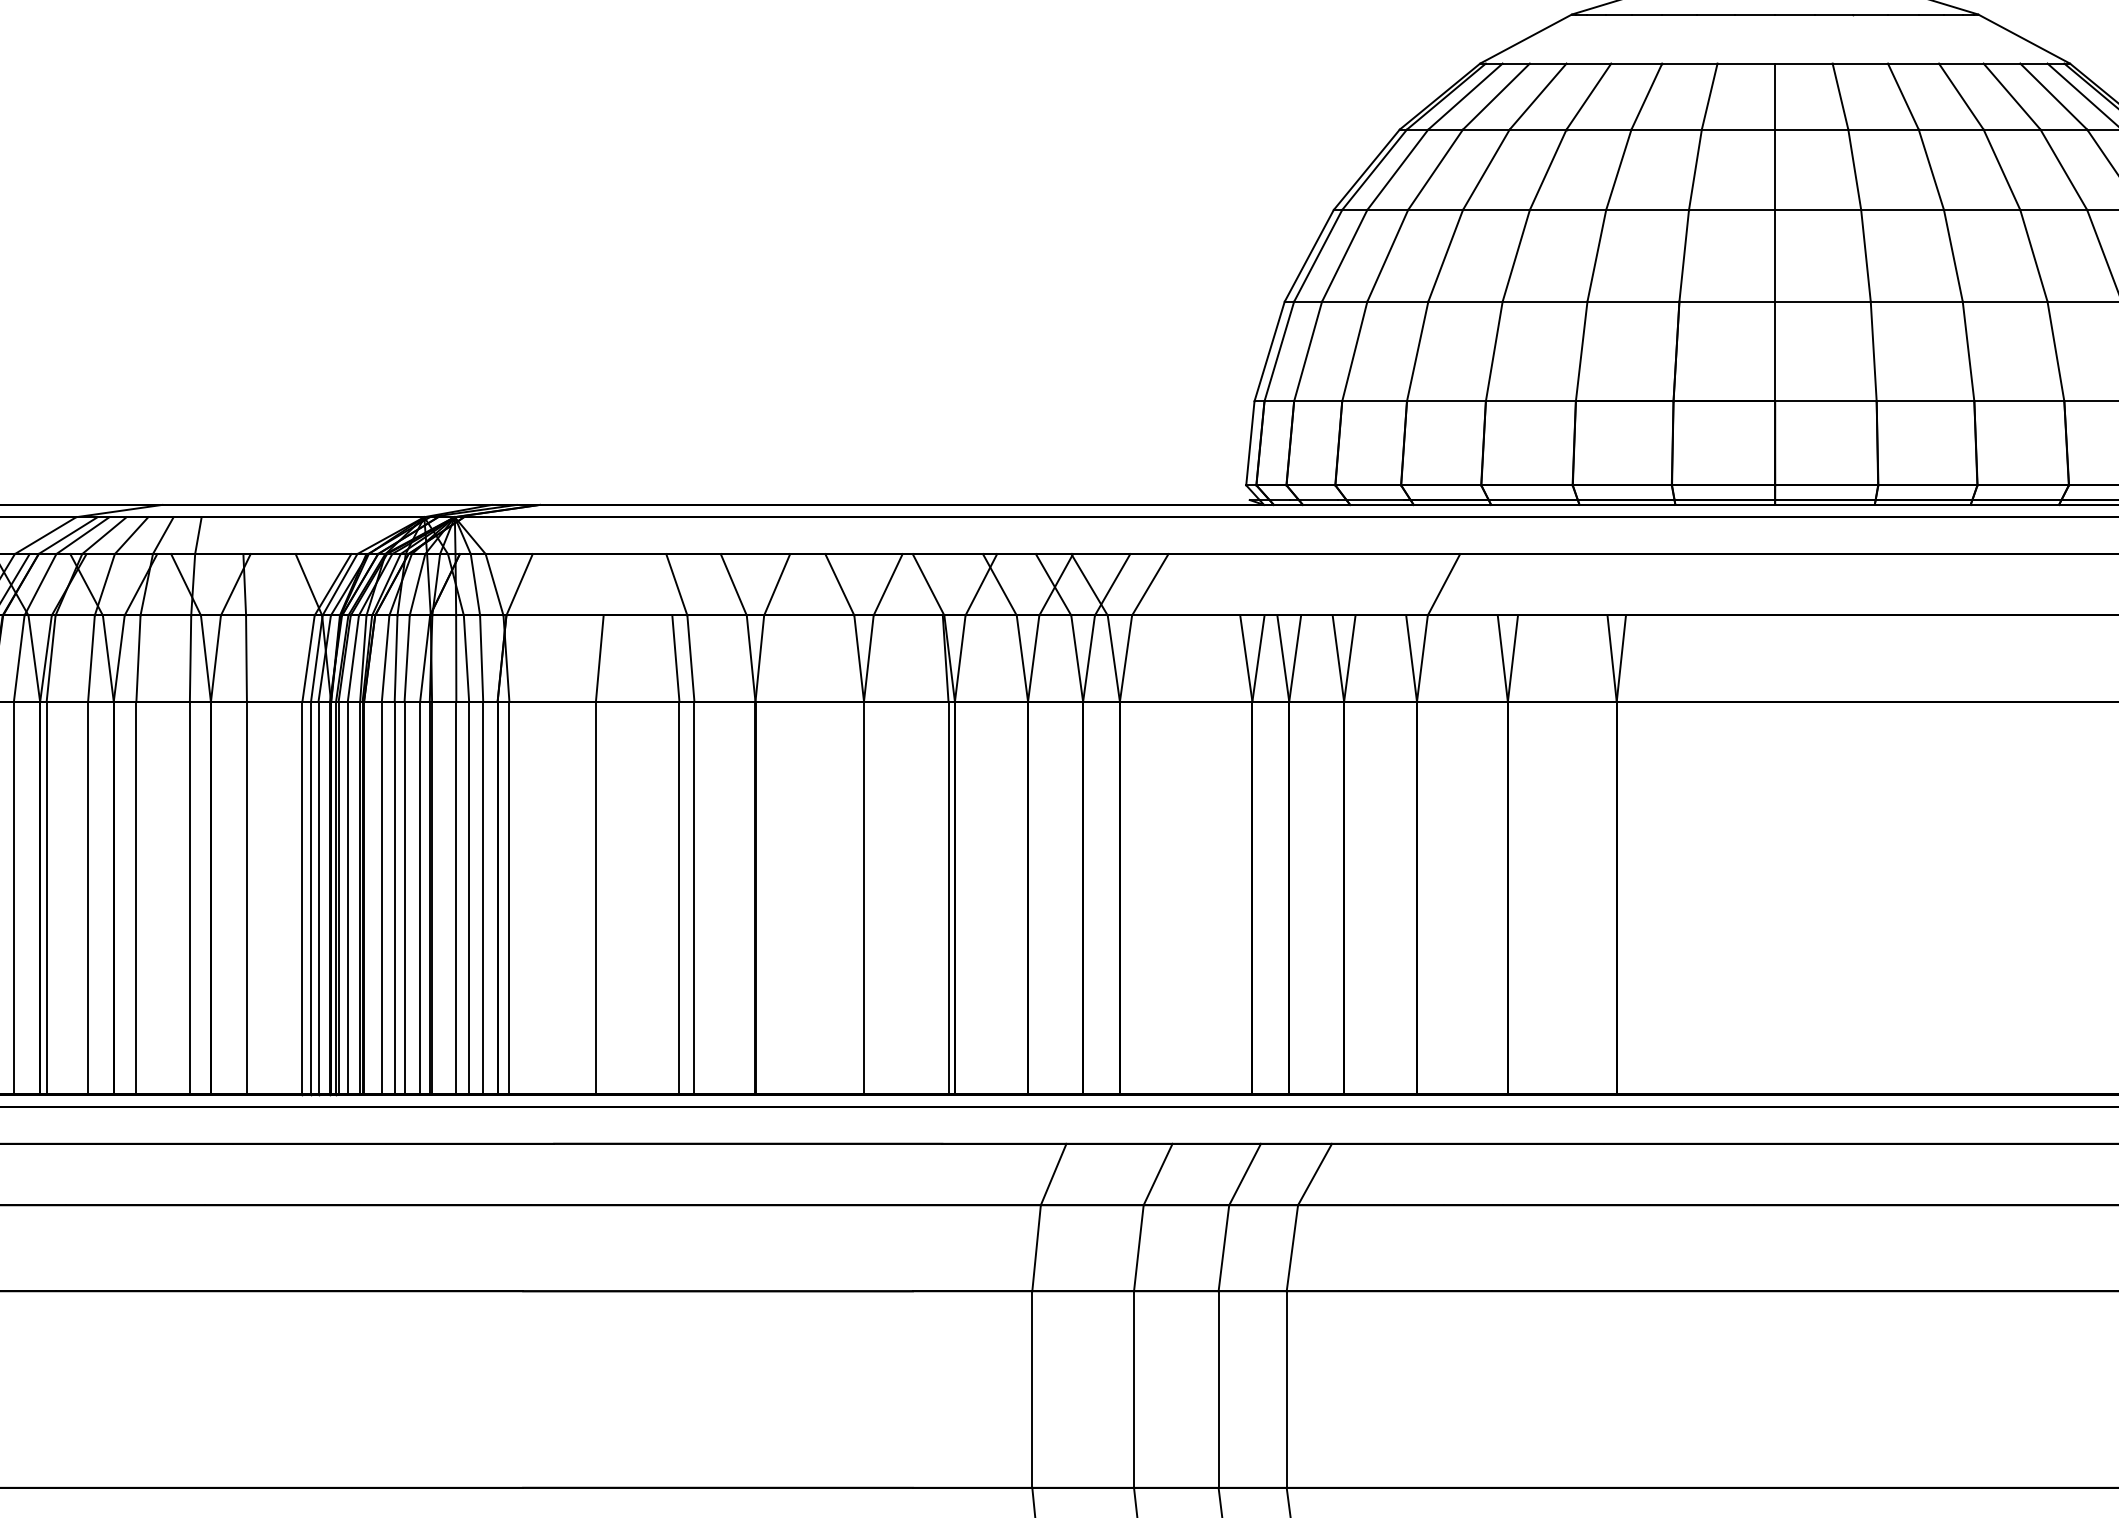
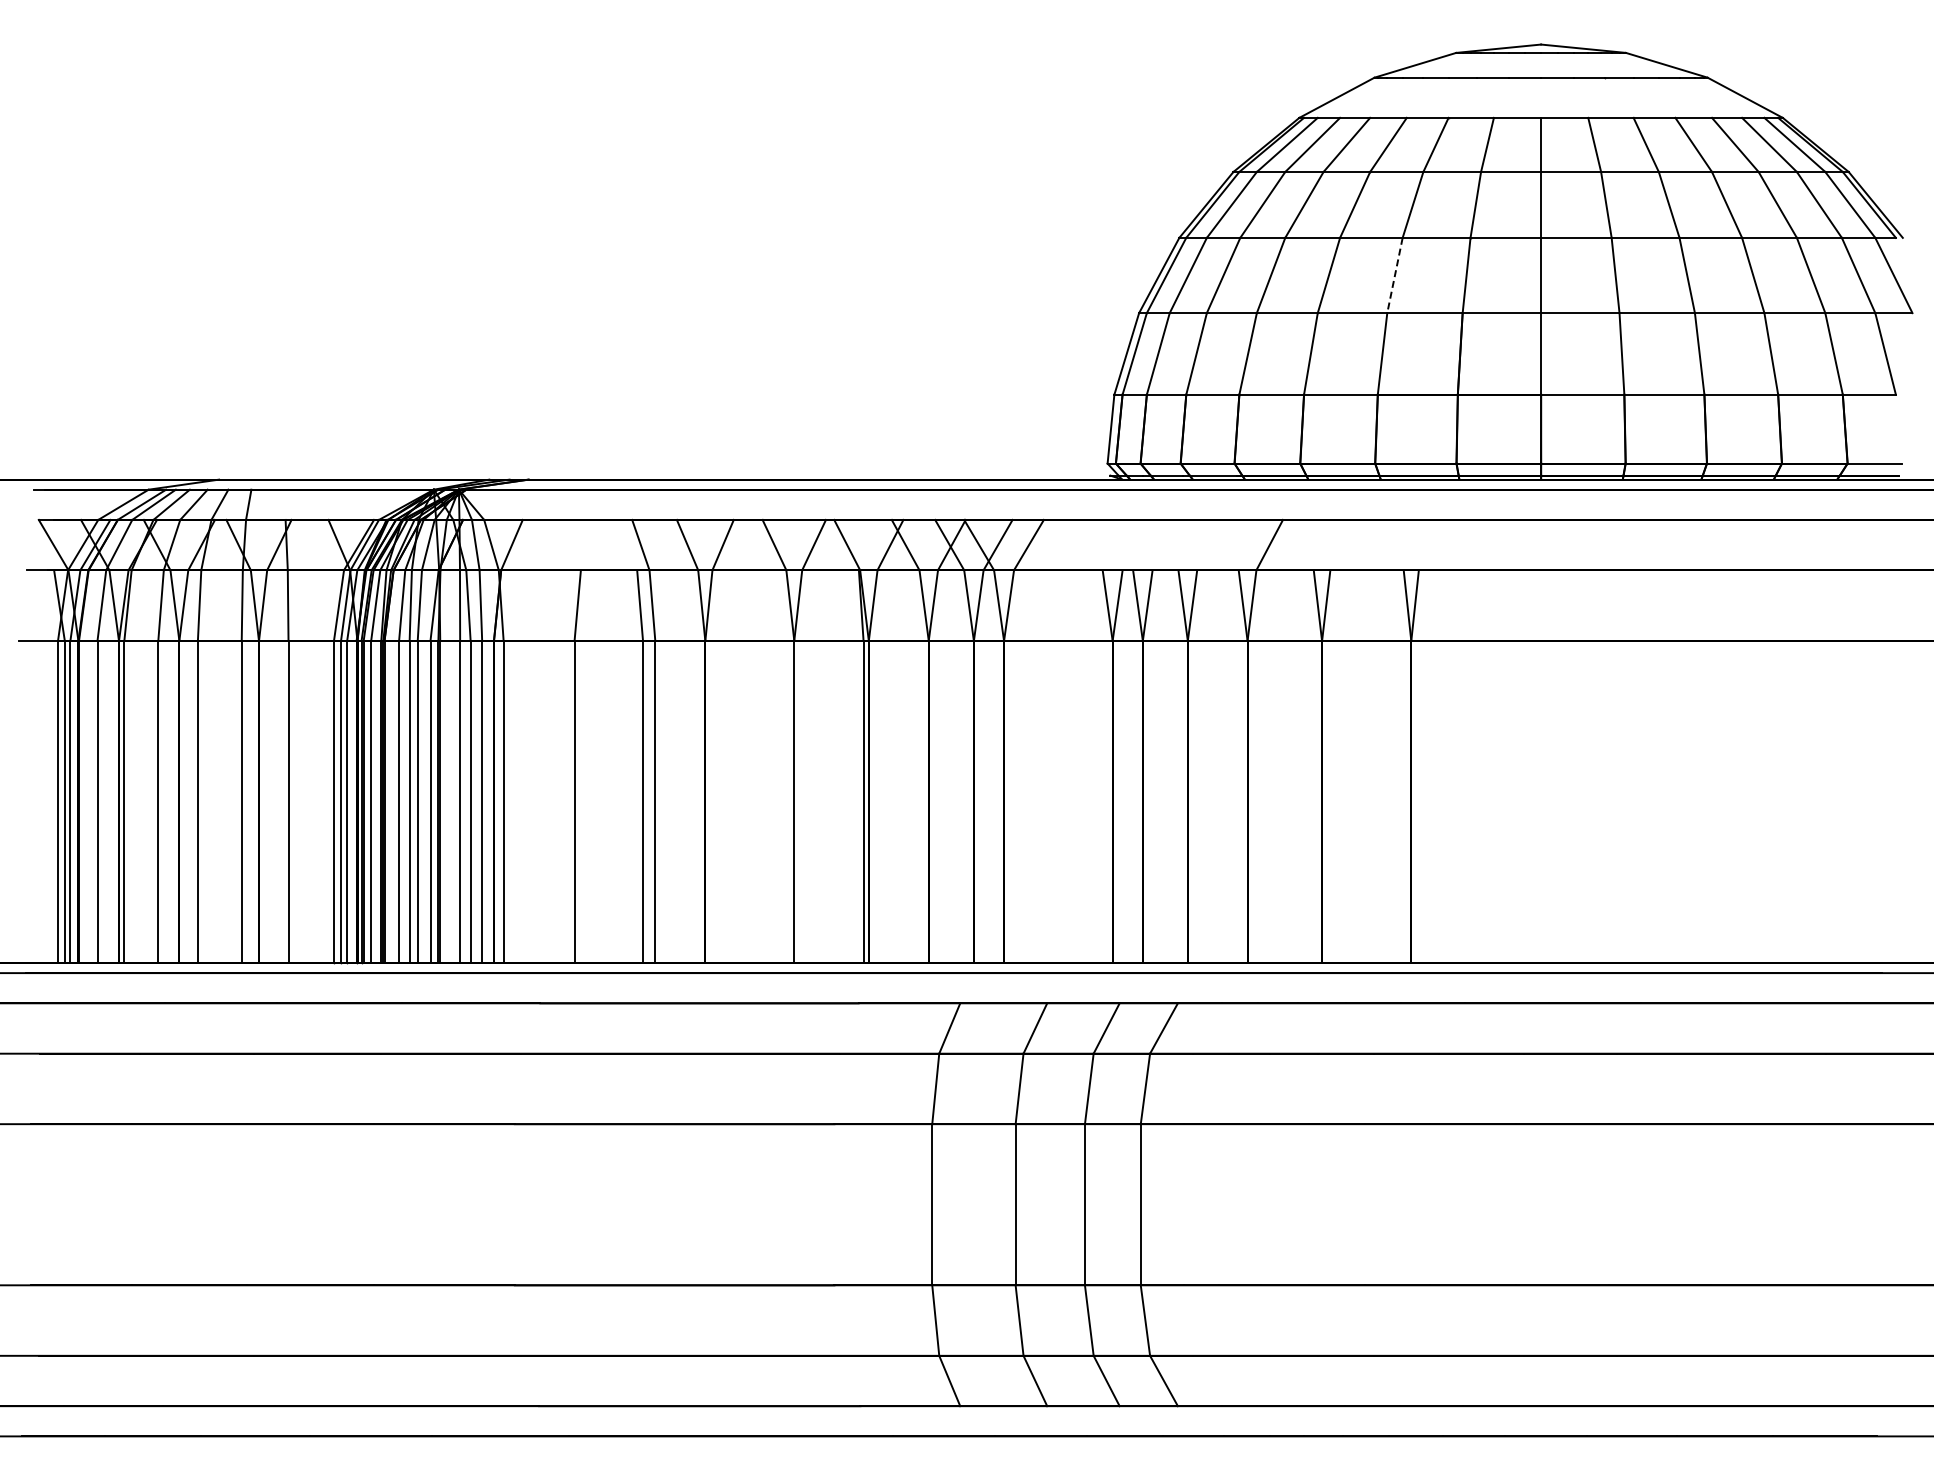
line: (1596, 257) -> (1394, 276), solid -> dashed

